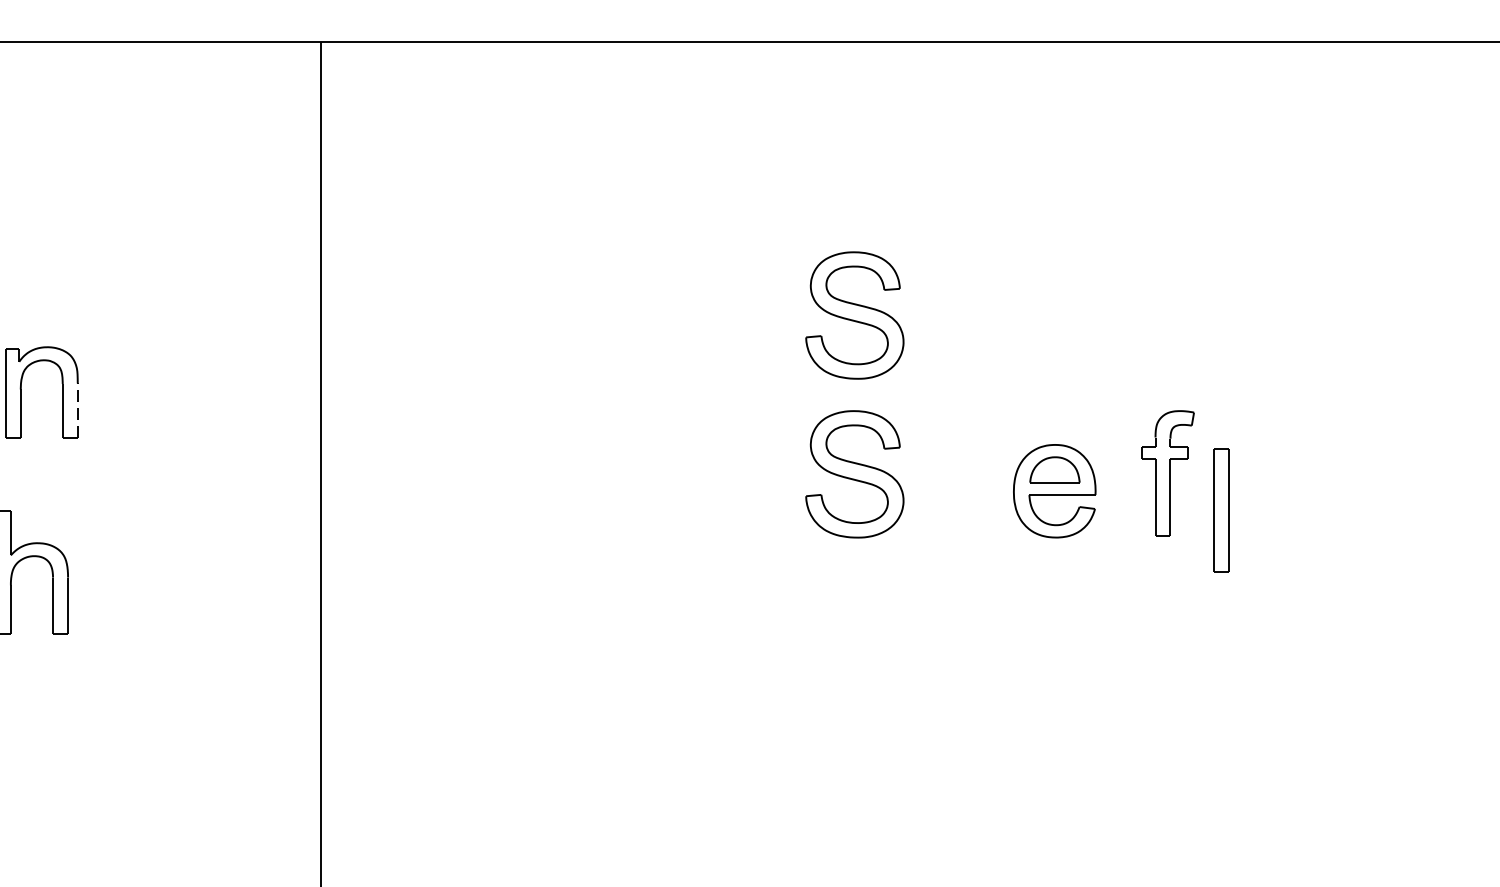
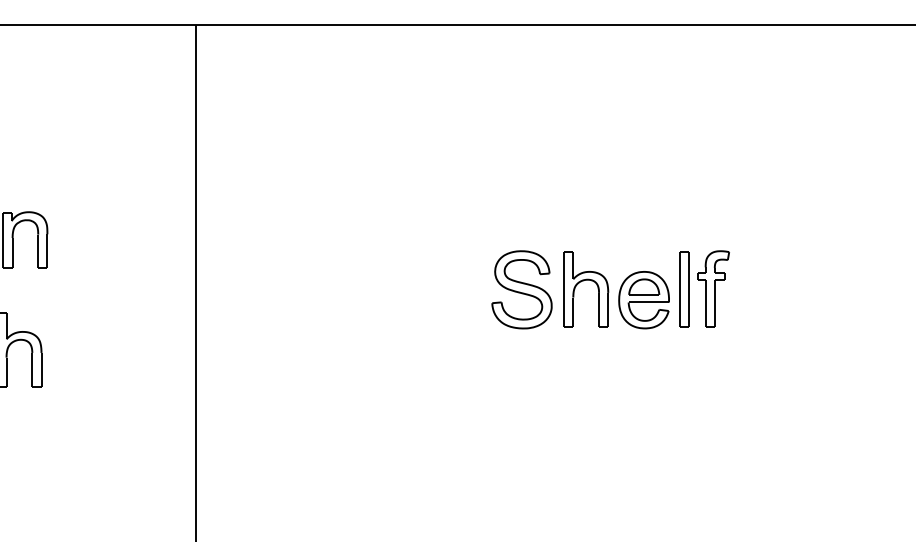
part: (853, 314) -> (521, 192), removed
line: (77, 409) -> (47, 250), dashed -> solid
part: (955, 460) -> (583, 281), added
part: (1220, 509) -> (684, 289), moved

